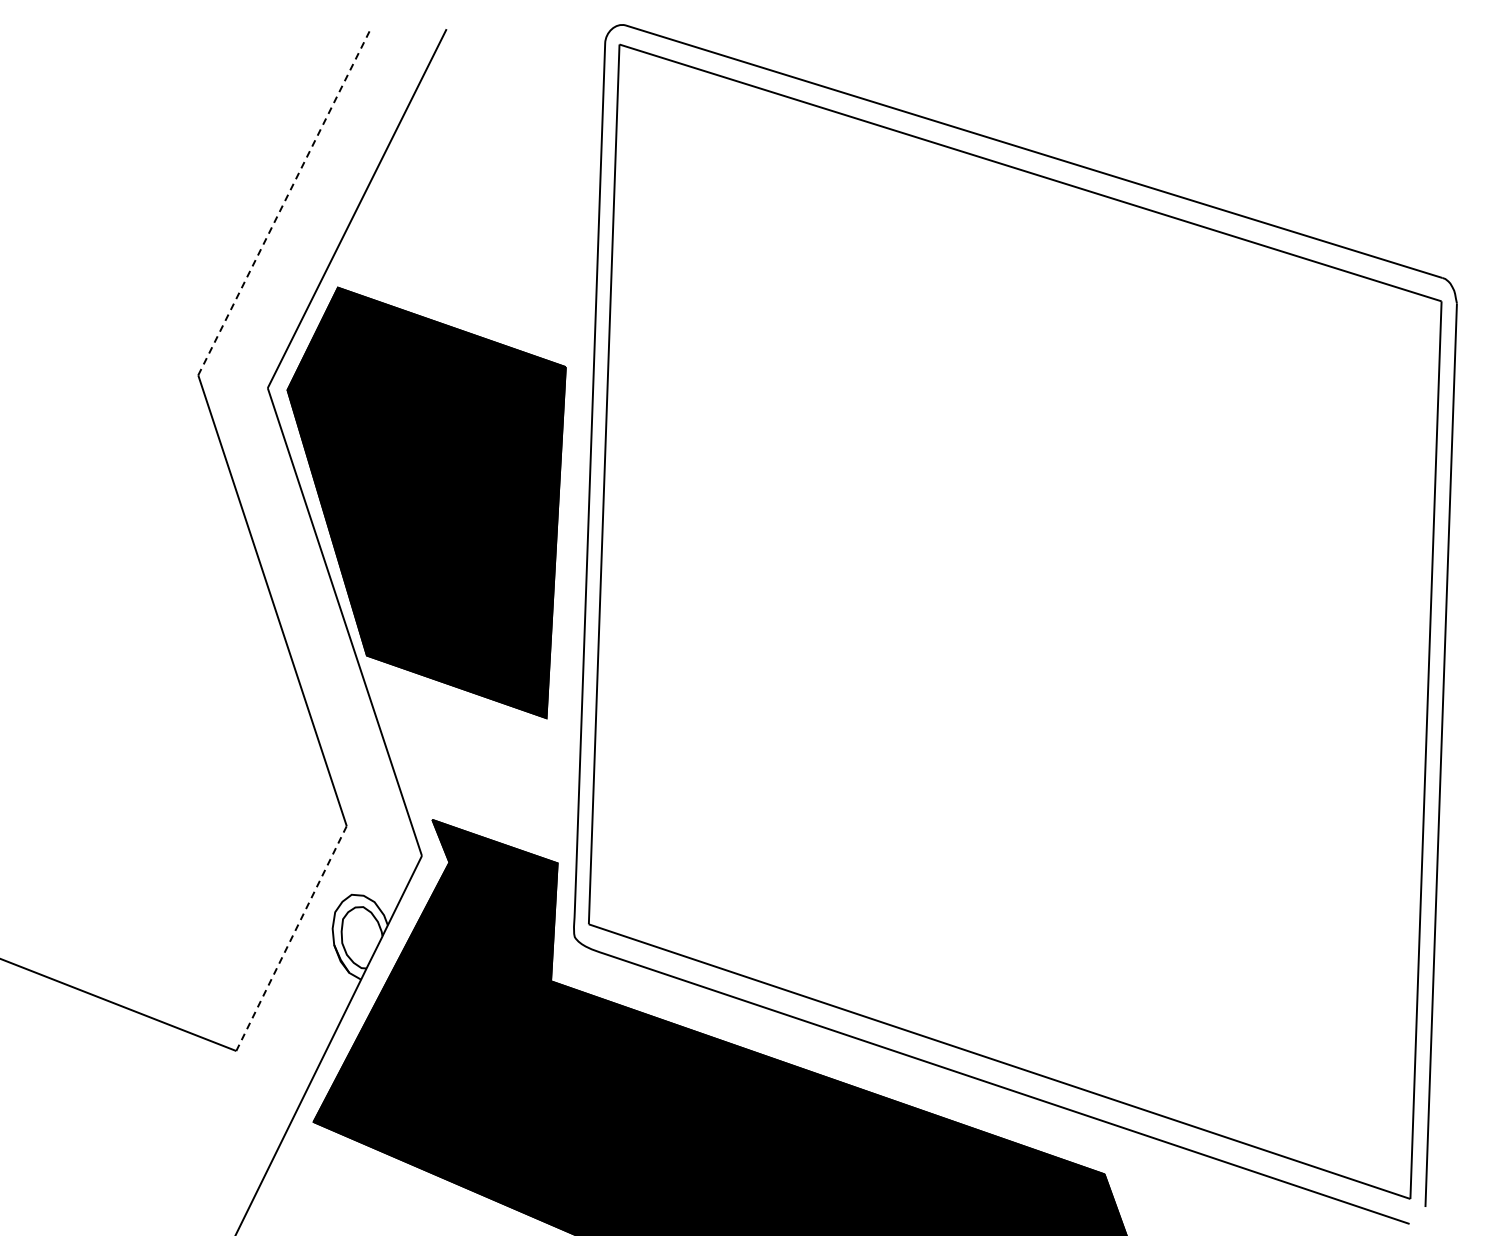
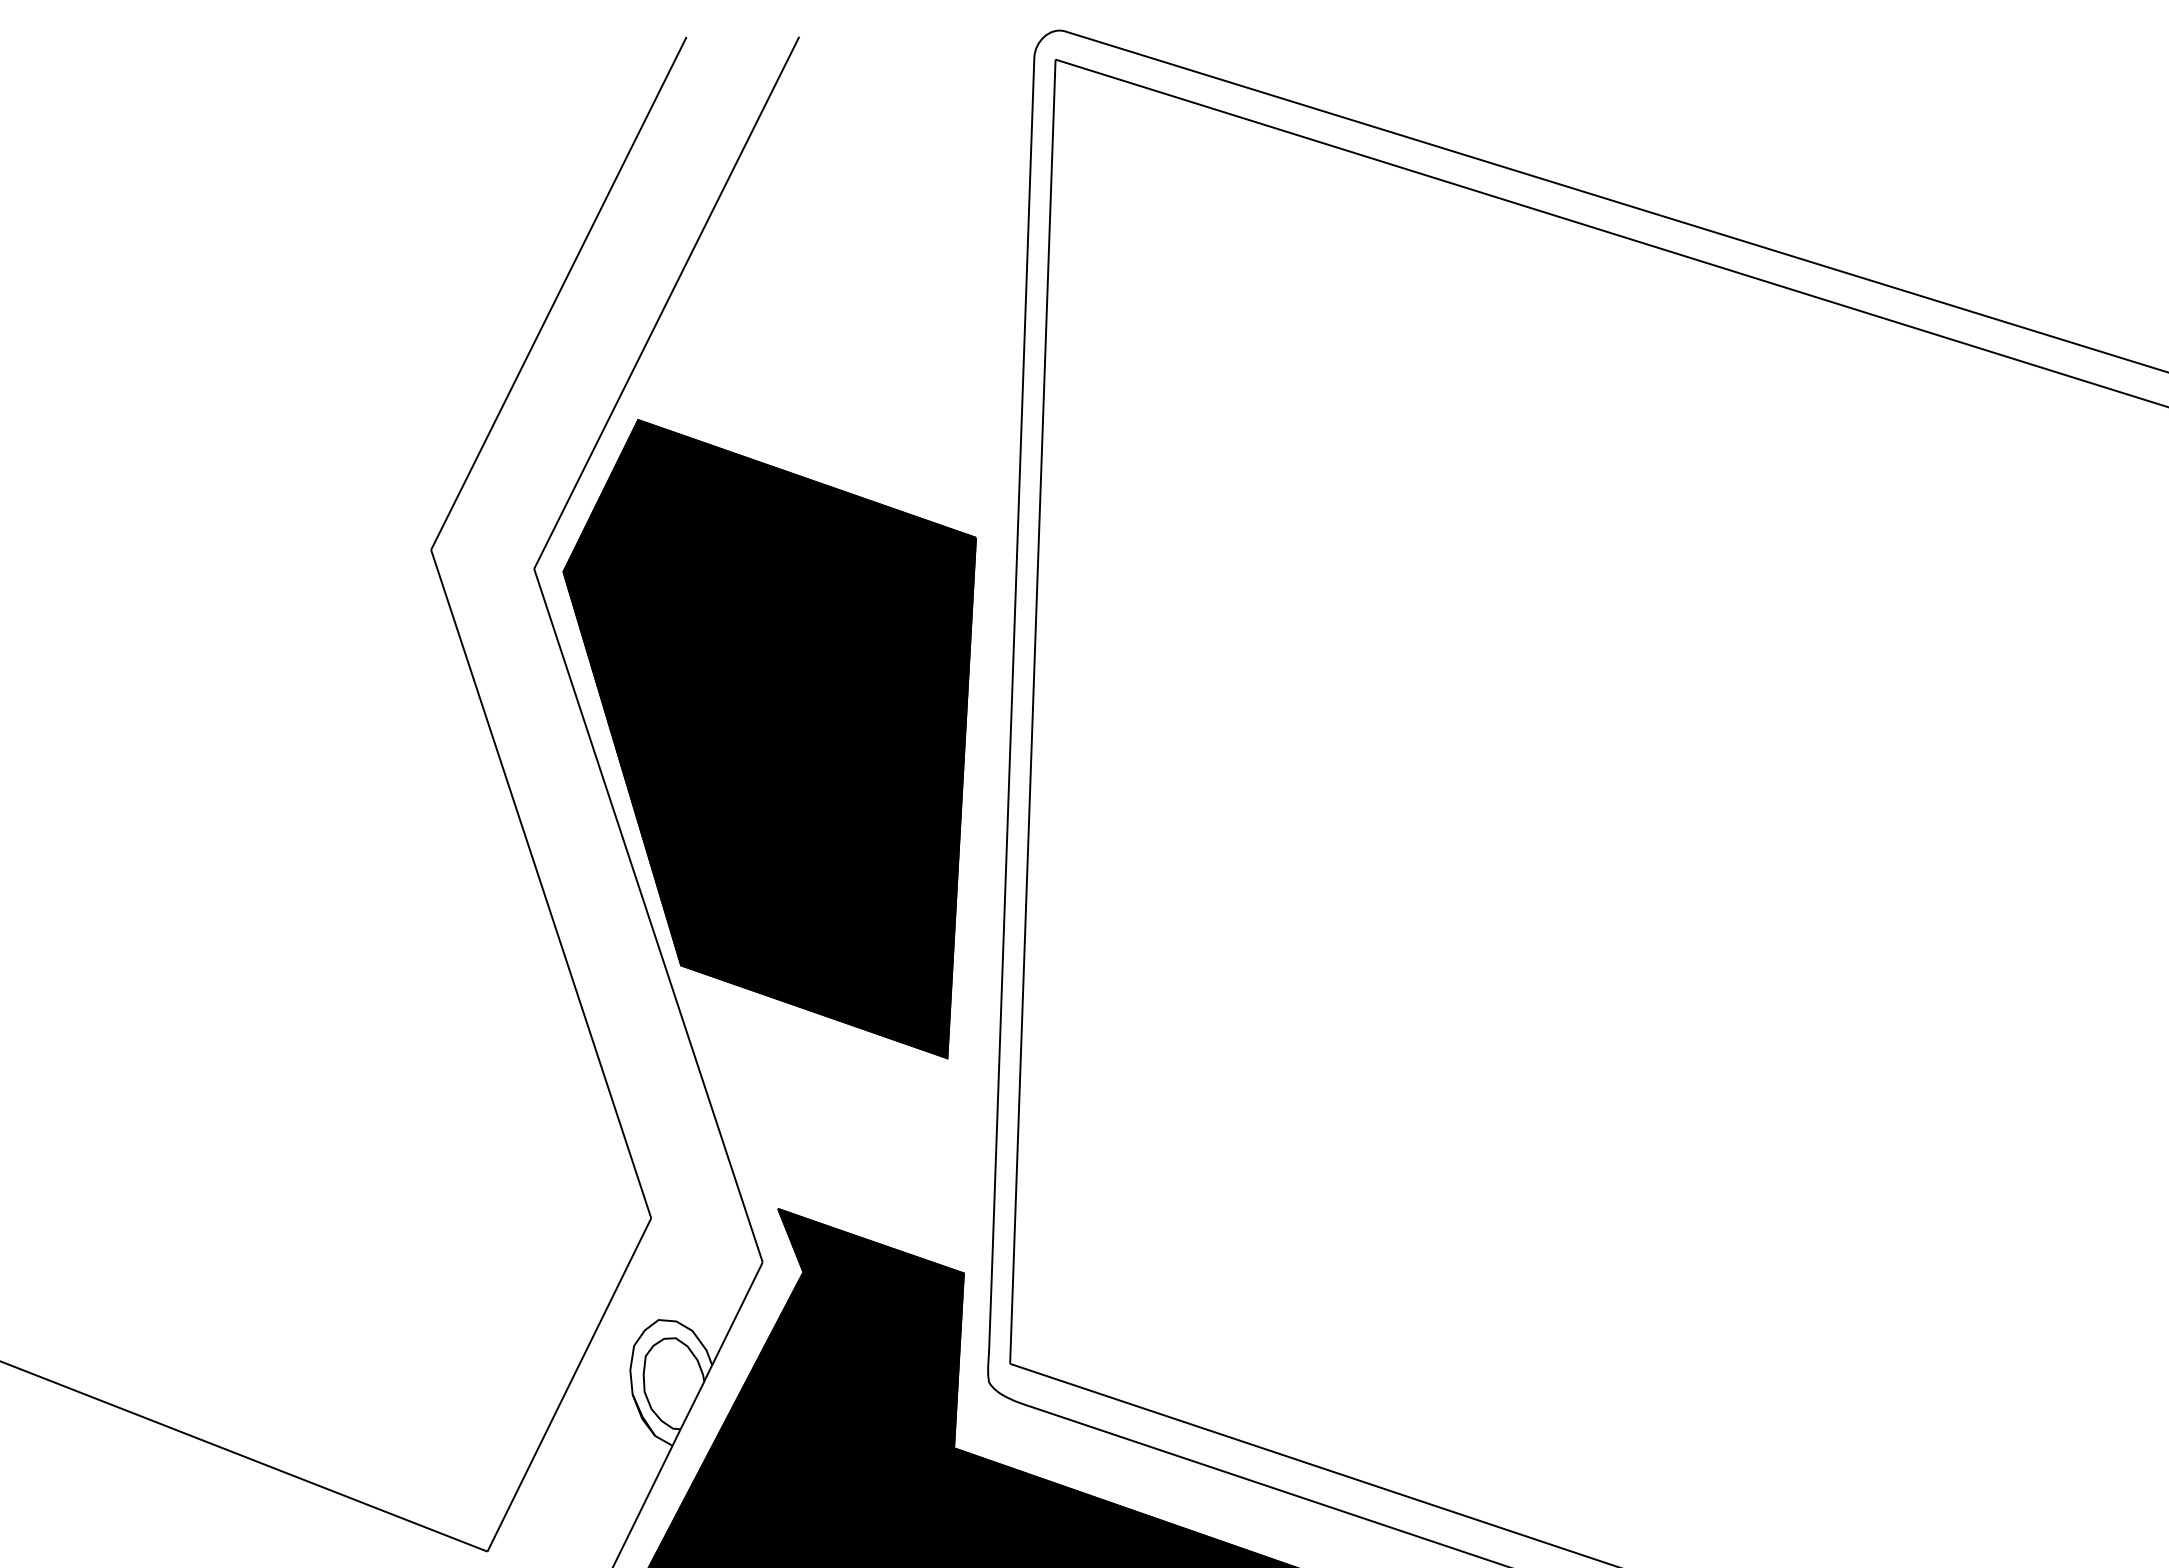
line: (284, 201) -> (558, 292), dashed -> solid
line: (291, 938) -> (569, 1384), dashed -> solid

